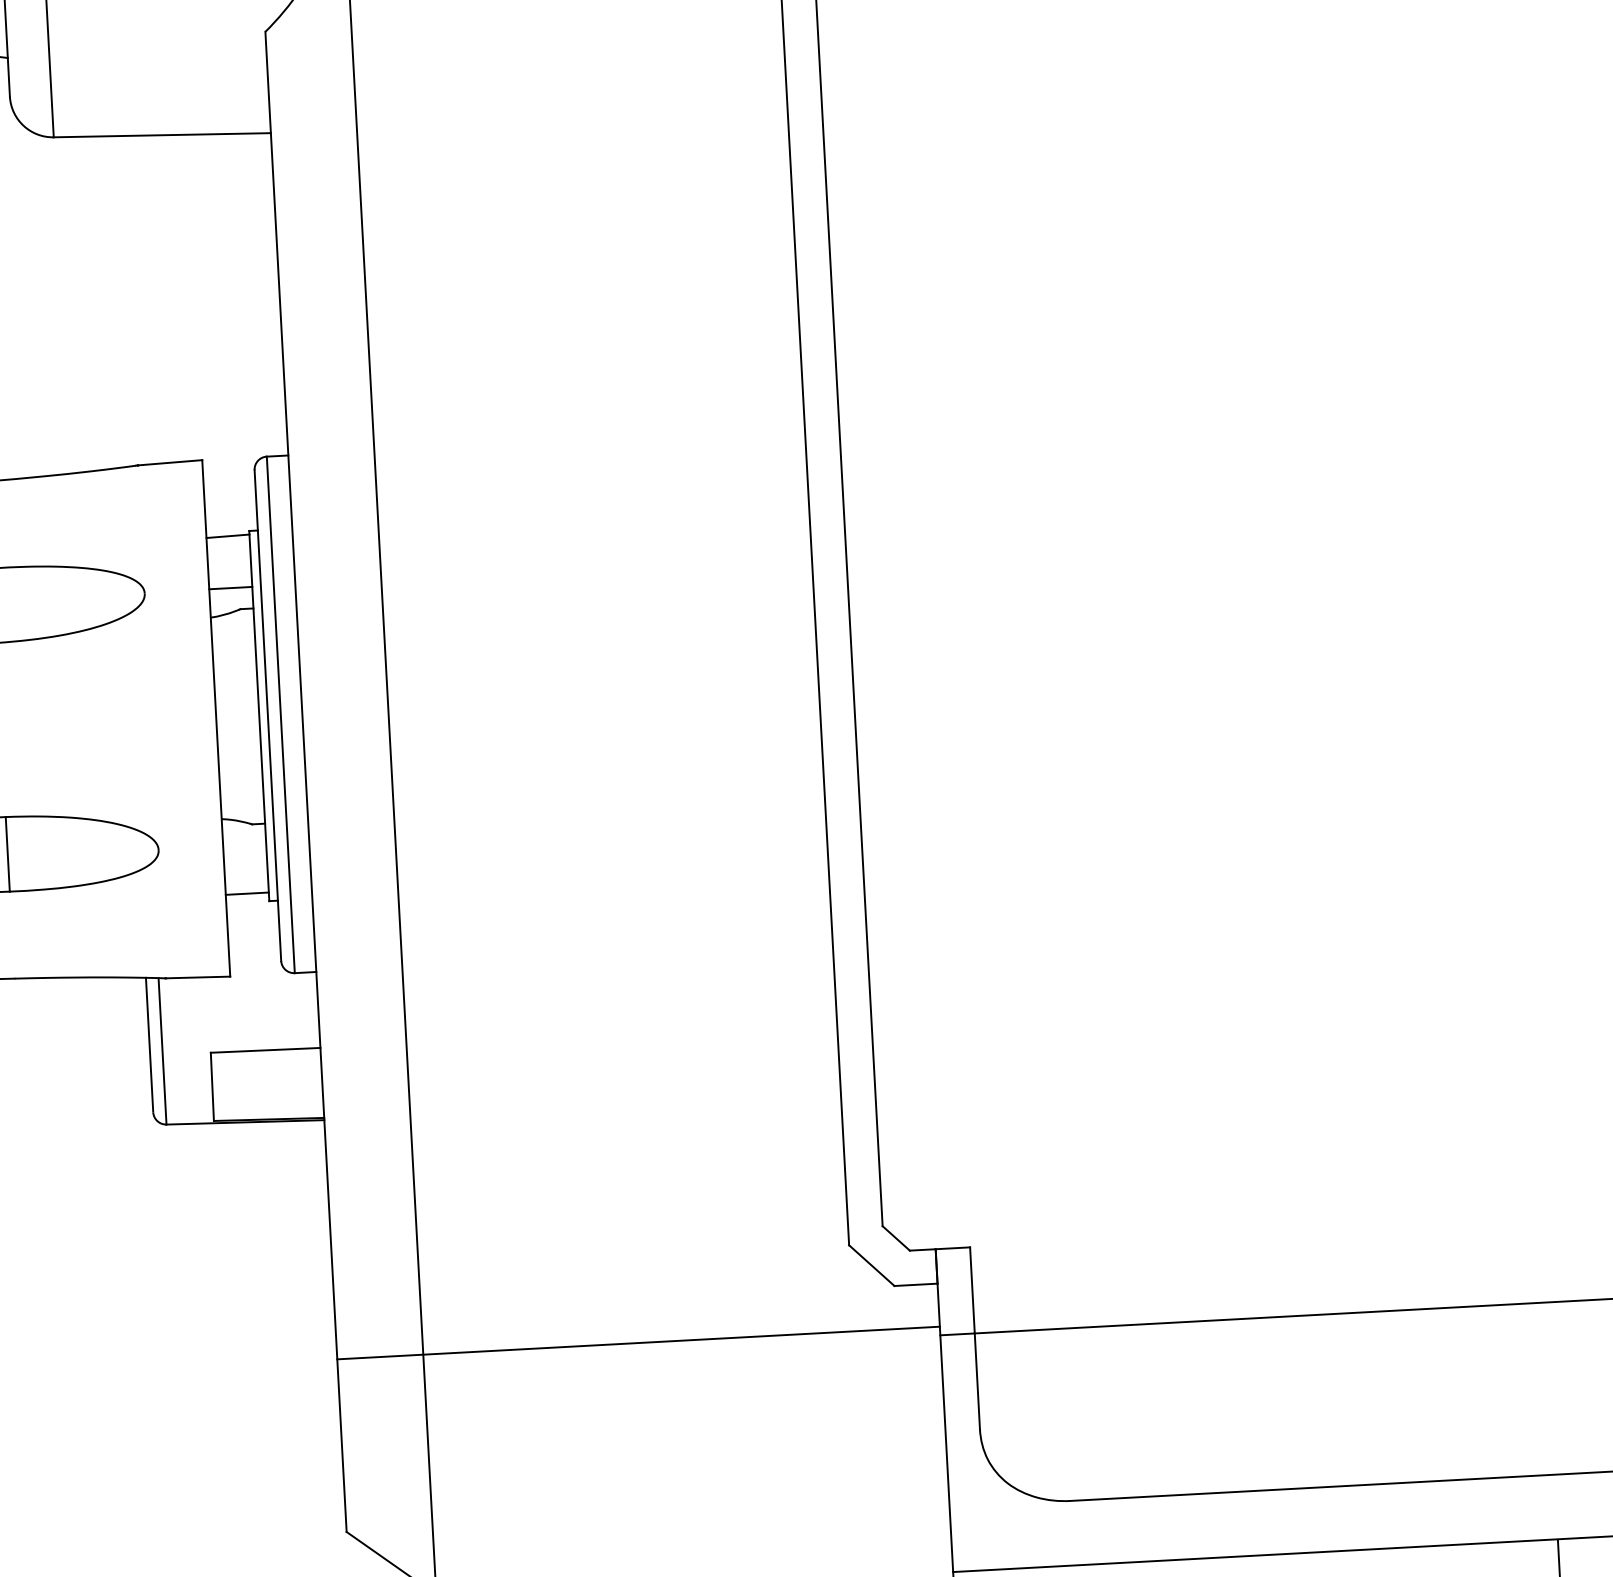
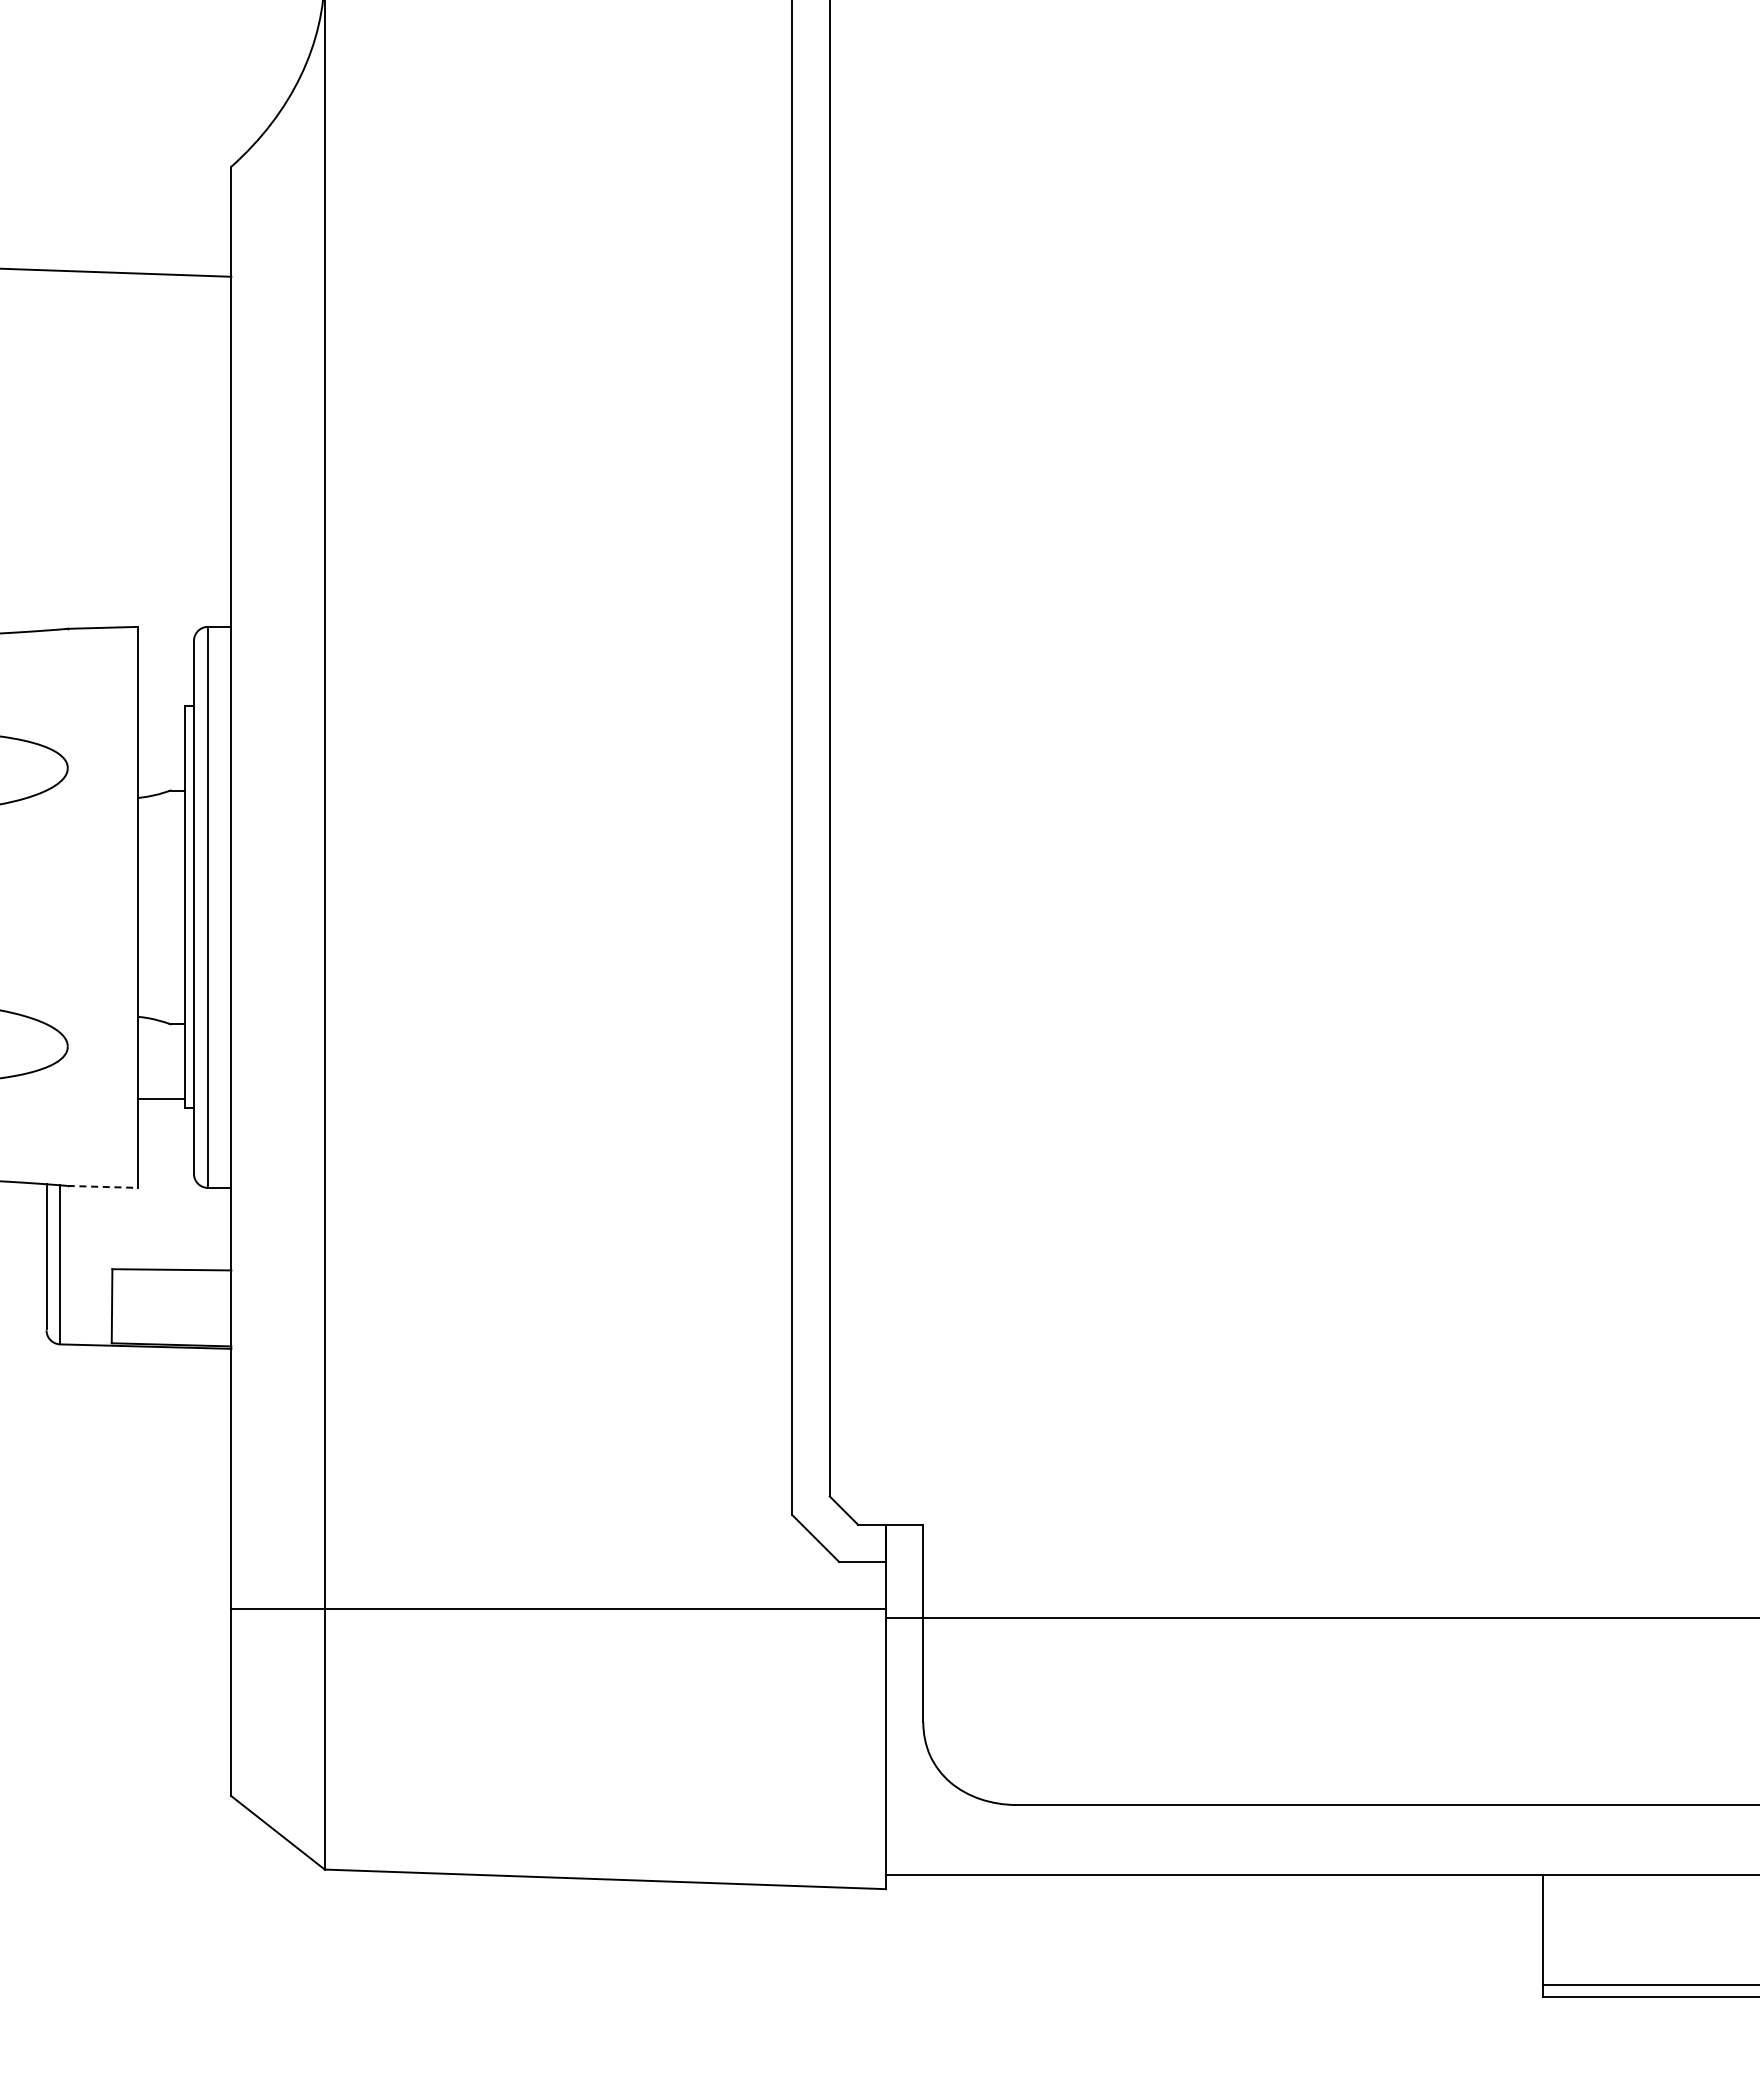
line: (228, 535) -> (161, 710), removed
line: (230, 588) -> (160, 767), removed
line: (198, 977) -> (103, 1186), solid -> dashed

